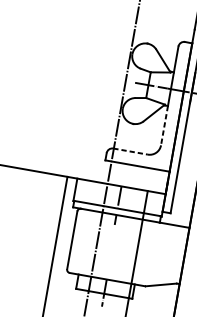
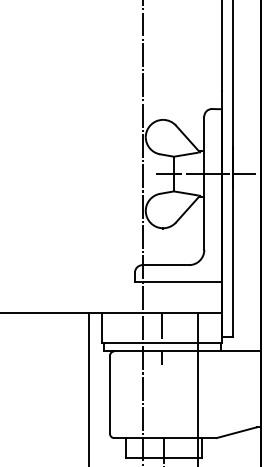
line: (164, 125) -> (204, 223), dashed -> solid
line: (131, 151) -> (166, 265), dashed -> solid

